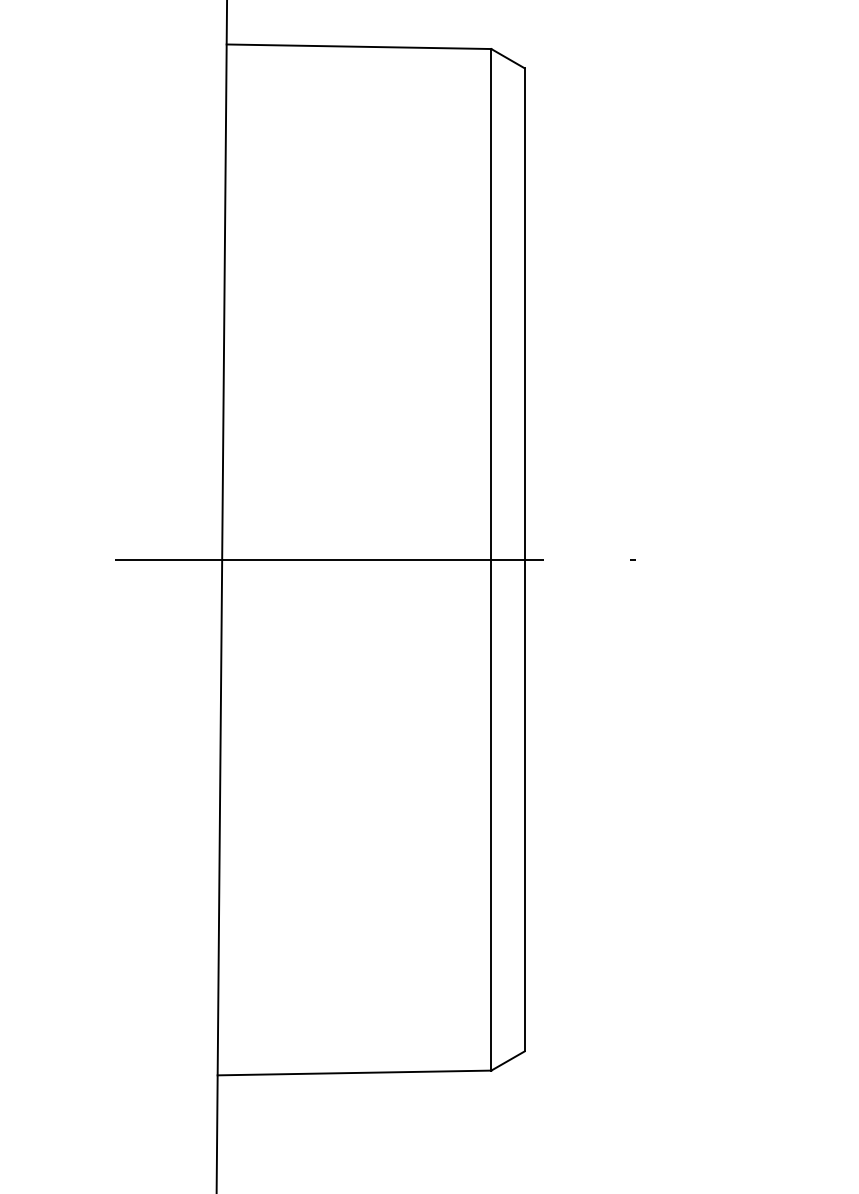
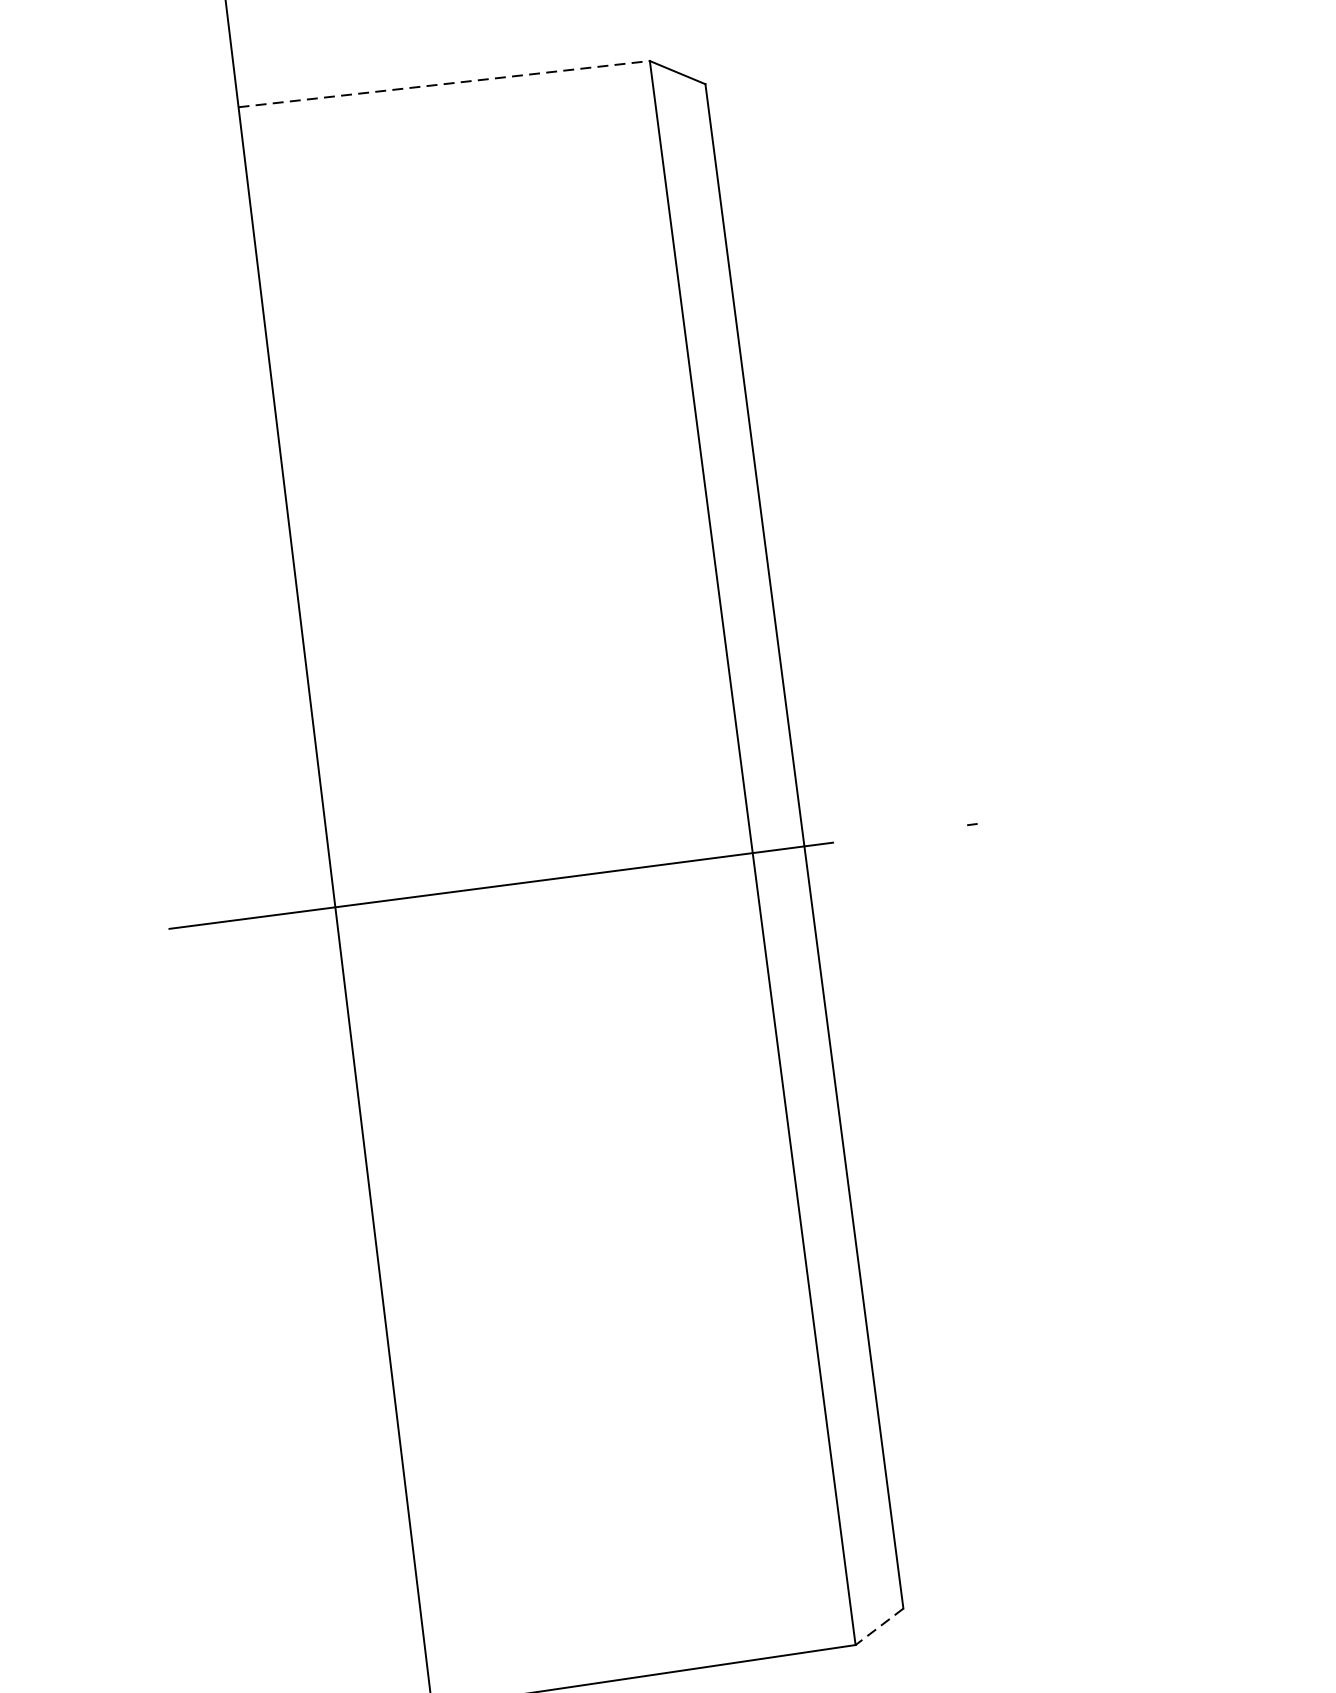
line: (359, 46) -> (444, 83), solid -> dashed
line: (507, 1061) -> (878, 1627), solid -> dashed

